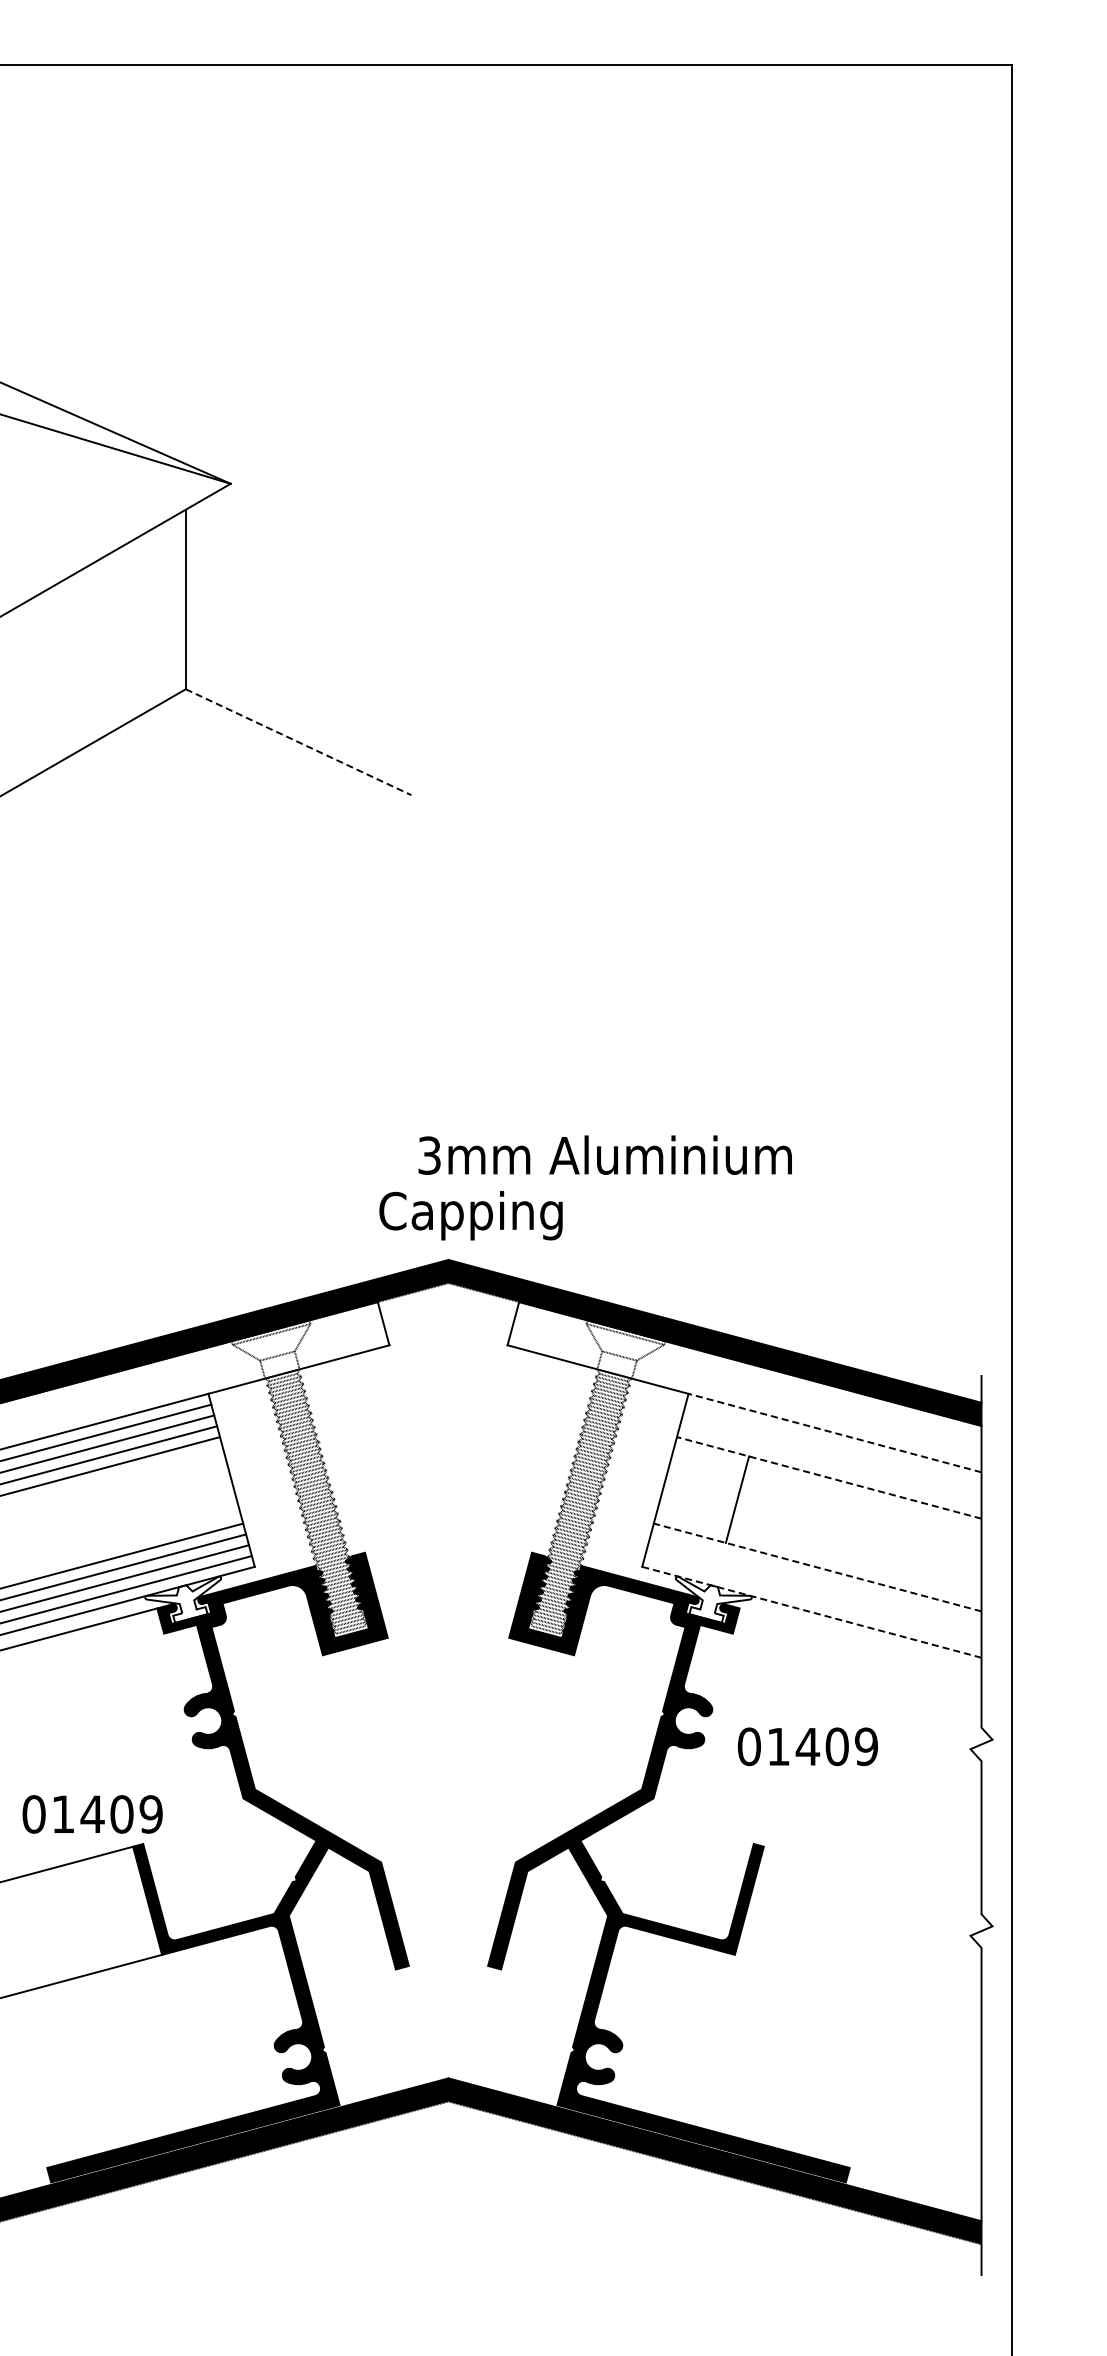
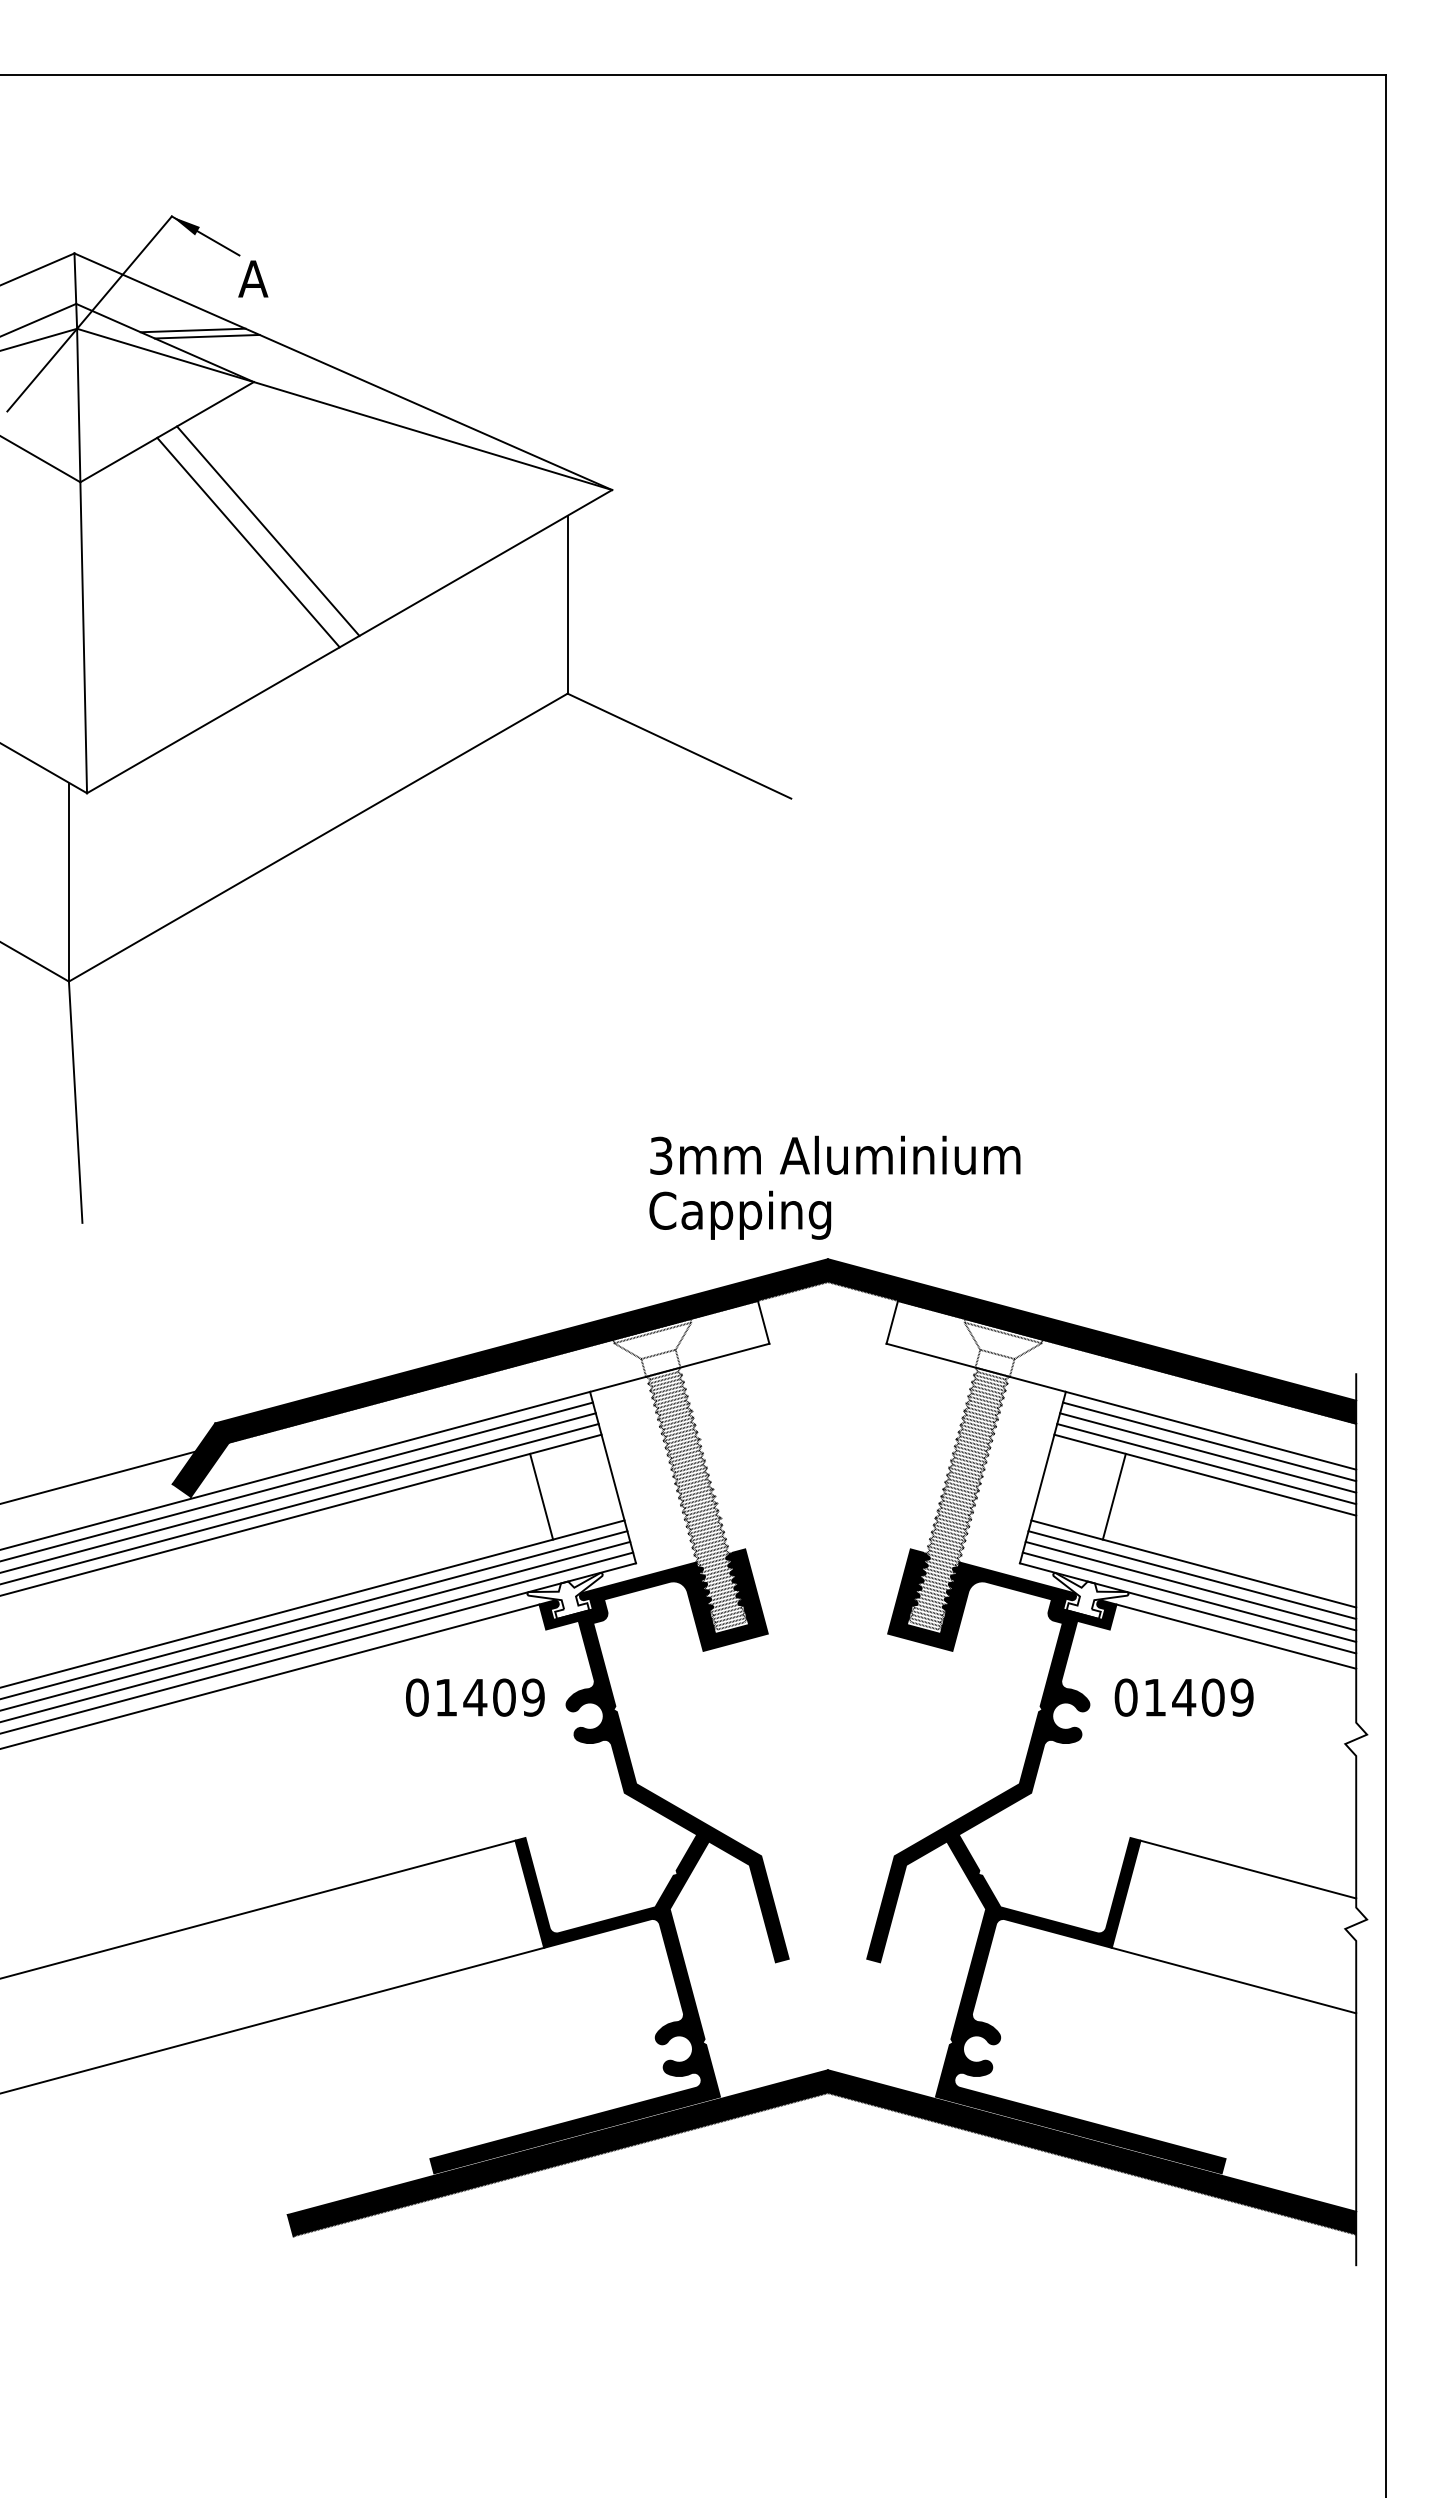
line: (298, 742) -> (679, 746), dashed -> solid
text: (605, 1154) -> (835, 1154), moved
text: (471, 1214) -> (740, 1214), moved
line: (834, 1432) -> (1210, 1430), dashed -> solid
line: (833, 1443) -> (1209, 1441), added
line: (832, 1455) -> (1208, 1452), added
line: (830, 1467) -> (1206, 1464), added
line: (828, 1478) -> (1204, 1475), dashed -> solid
line: (159, 1499) -> (541, 1496), added
line: (817, 1567) -> (1193, 1563), dashed -> solid
line: (816, 1578) -> (1192, 1574), added
line: (814, 1589) -> (1190, 1585), added
line: (813, 1600) -> (1189, 1596), added
line: (811, 1612) -> (1187, 1608), dashed -> solid
line: (860, 1640) -> (1236, 1636), added
text: (807, 1746) -> (1183, 1697), moved
text: (92, 1814) -> (475, 1697), moved
line: (872, 1875) -> (1248, 1869), added
line: (857, 1987) -> (1233, 1980), added

